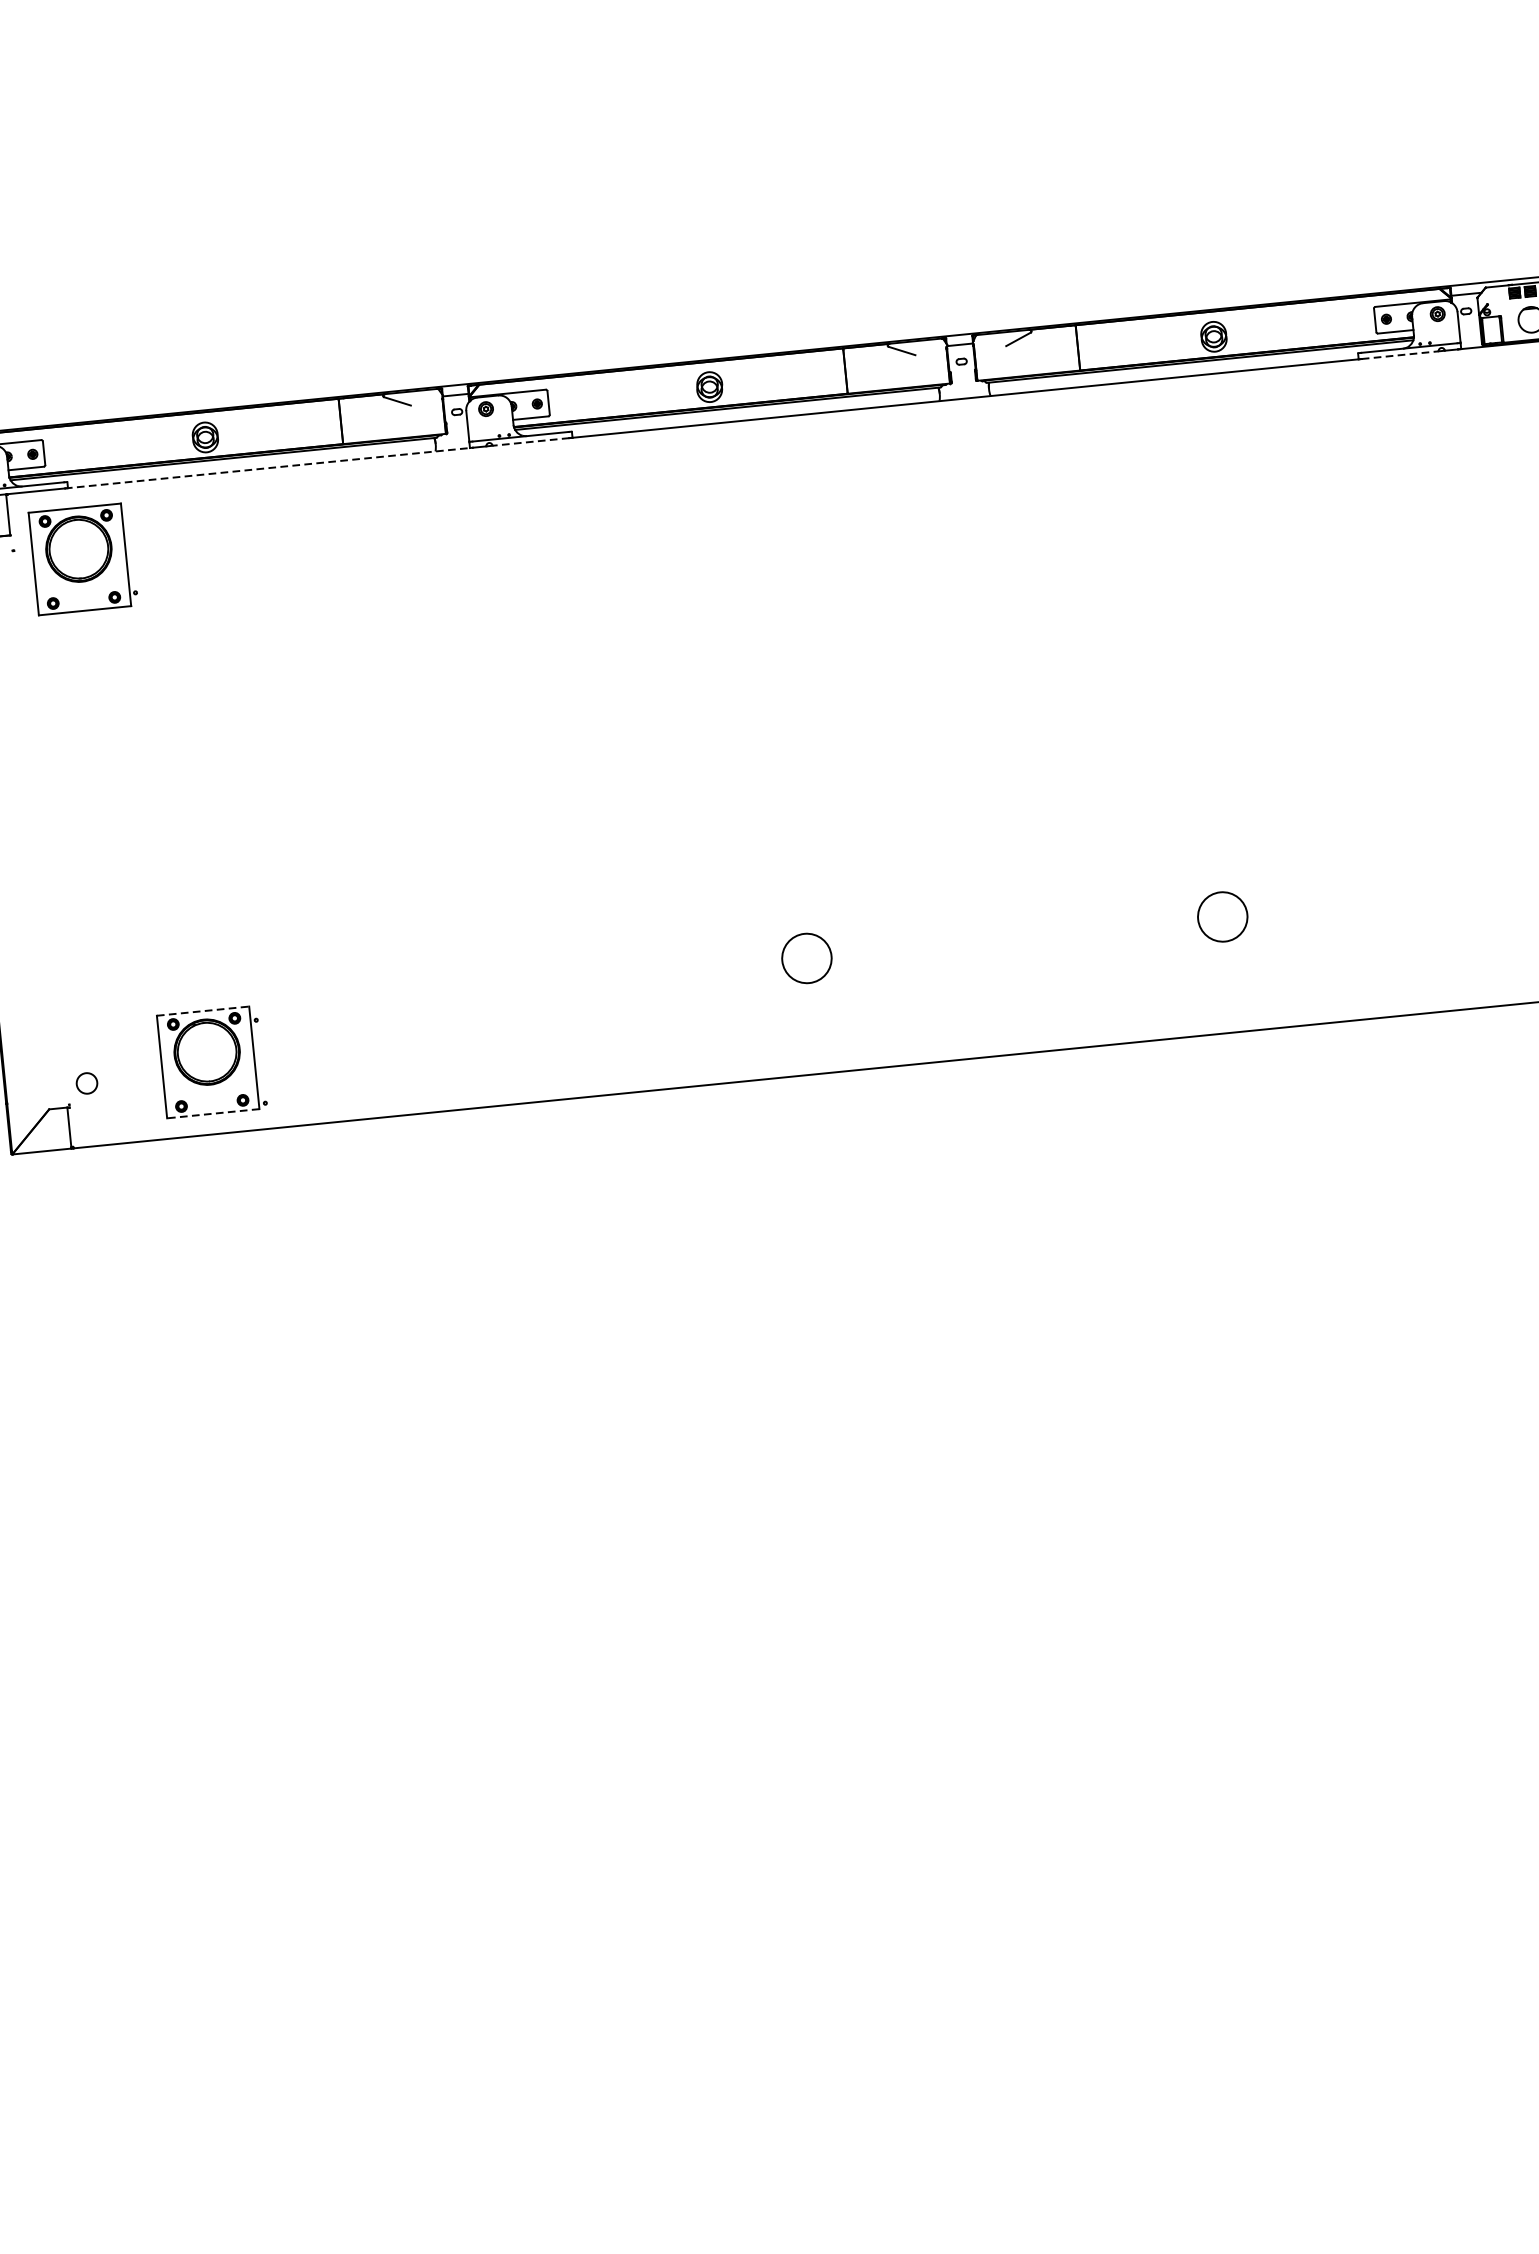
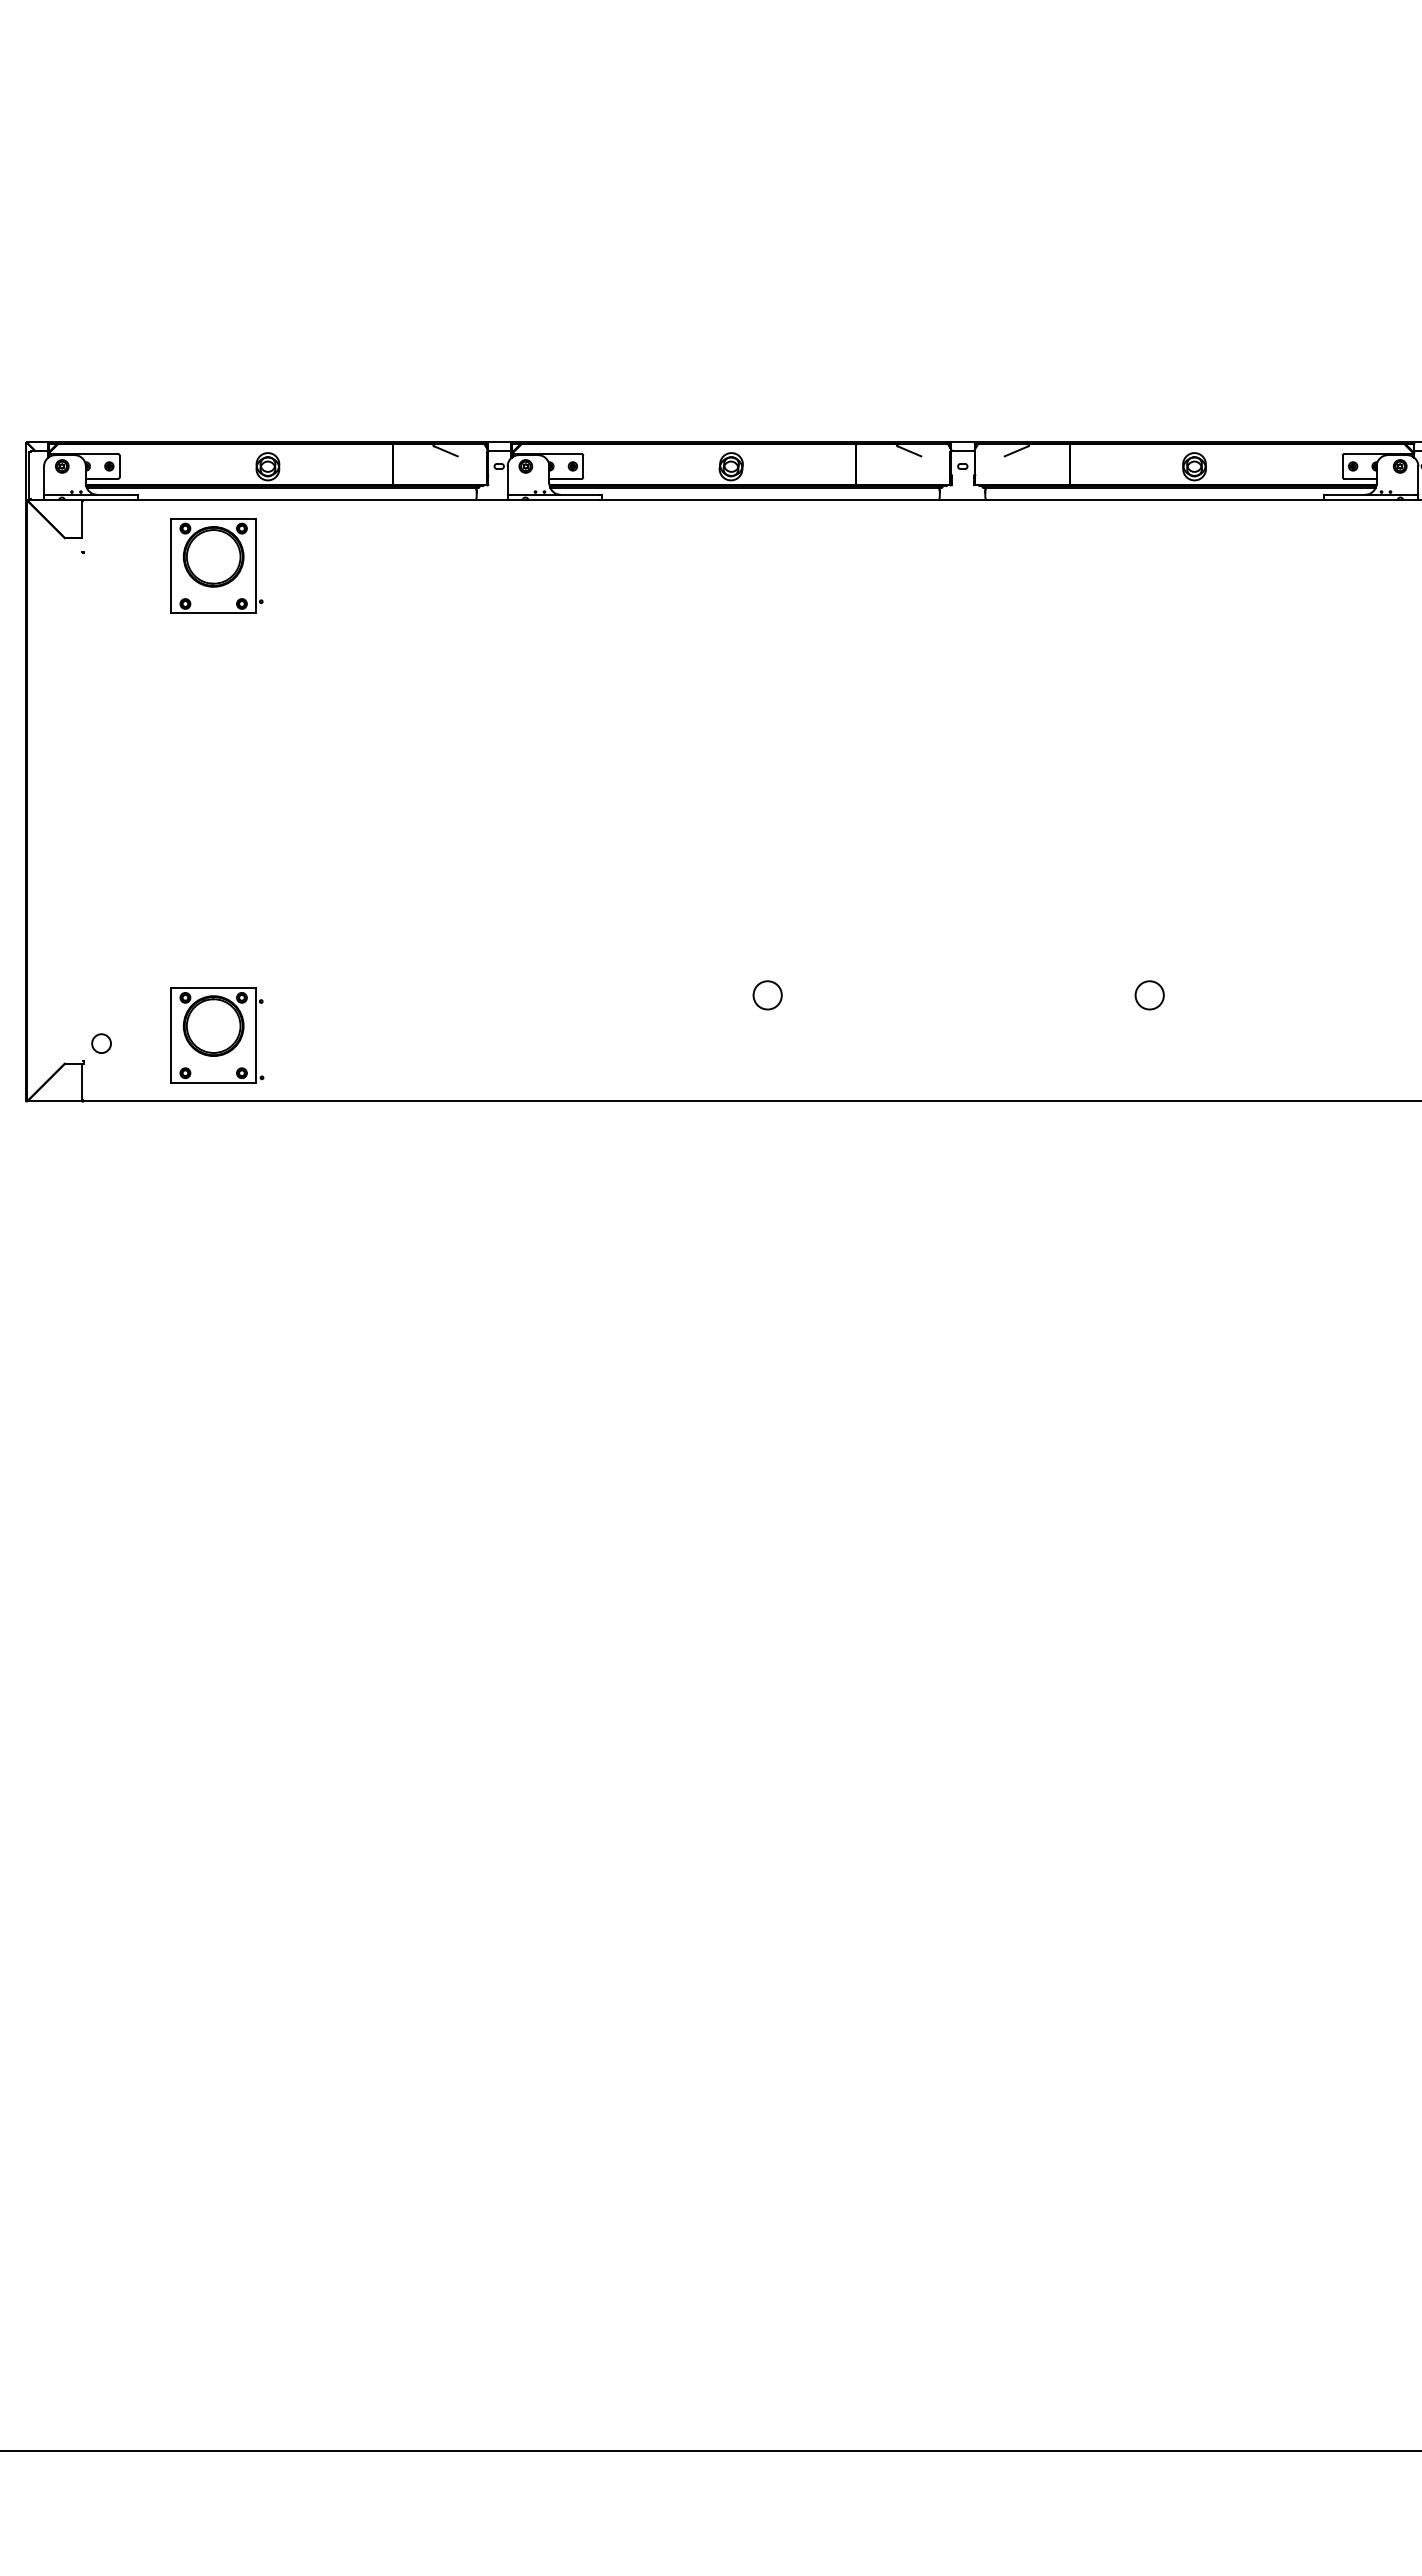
line: (1400, 355) -> (1362, 500), dashed -> solid
line: (530, 442) -> (563, 500), dashed -> solid
line: (269, 468) -> (323, 500), dashed -> solid
part: (82, 558) -> (216, 565), moved
circle: (1222, 917) -> (1149, 995), size x0.62
circle: (806, 958) -> (767, 995), size x0.62
line: (203, 1011) -> (214, 988), dashed -> solid
line: (213, 1113) -> (213, 1082), dashed -> solid

